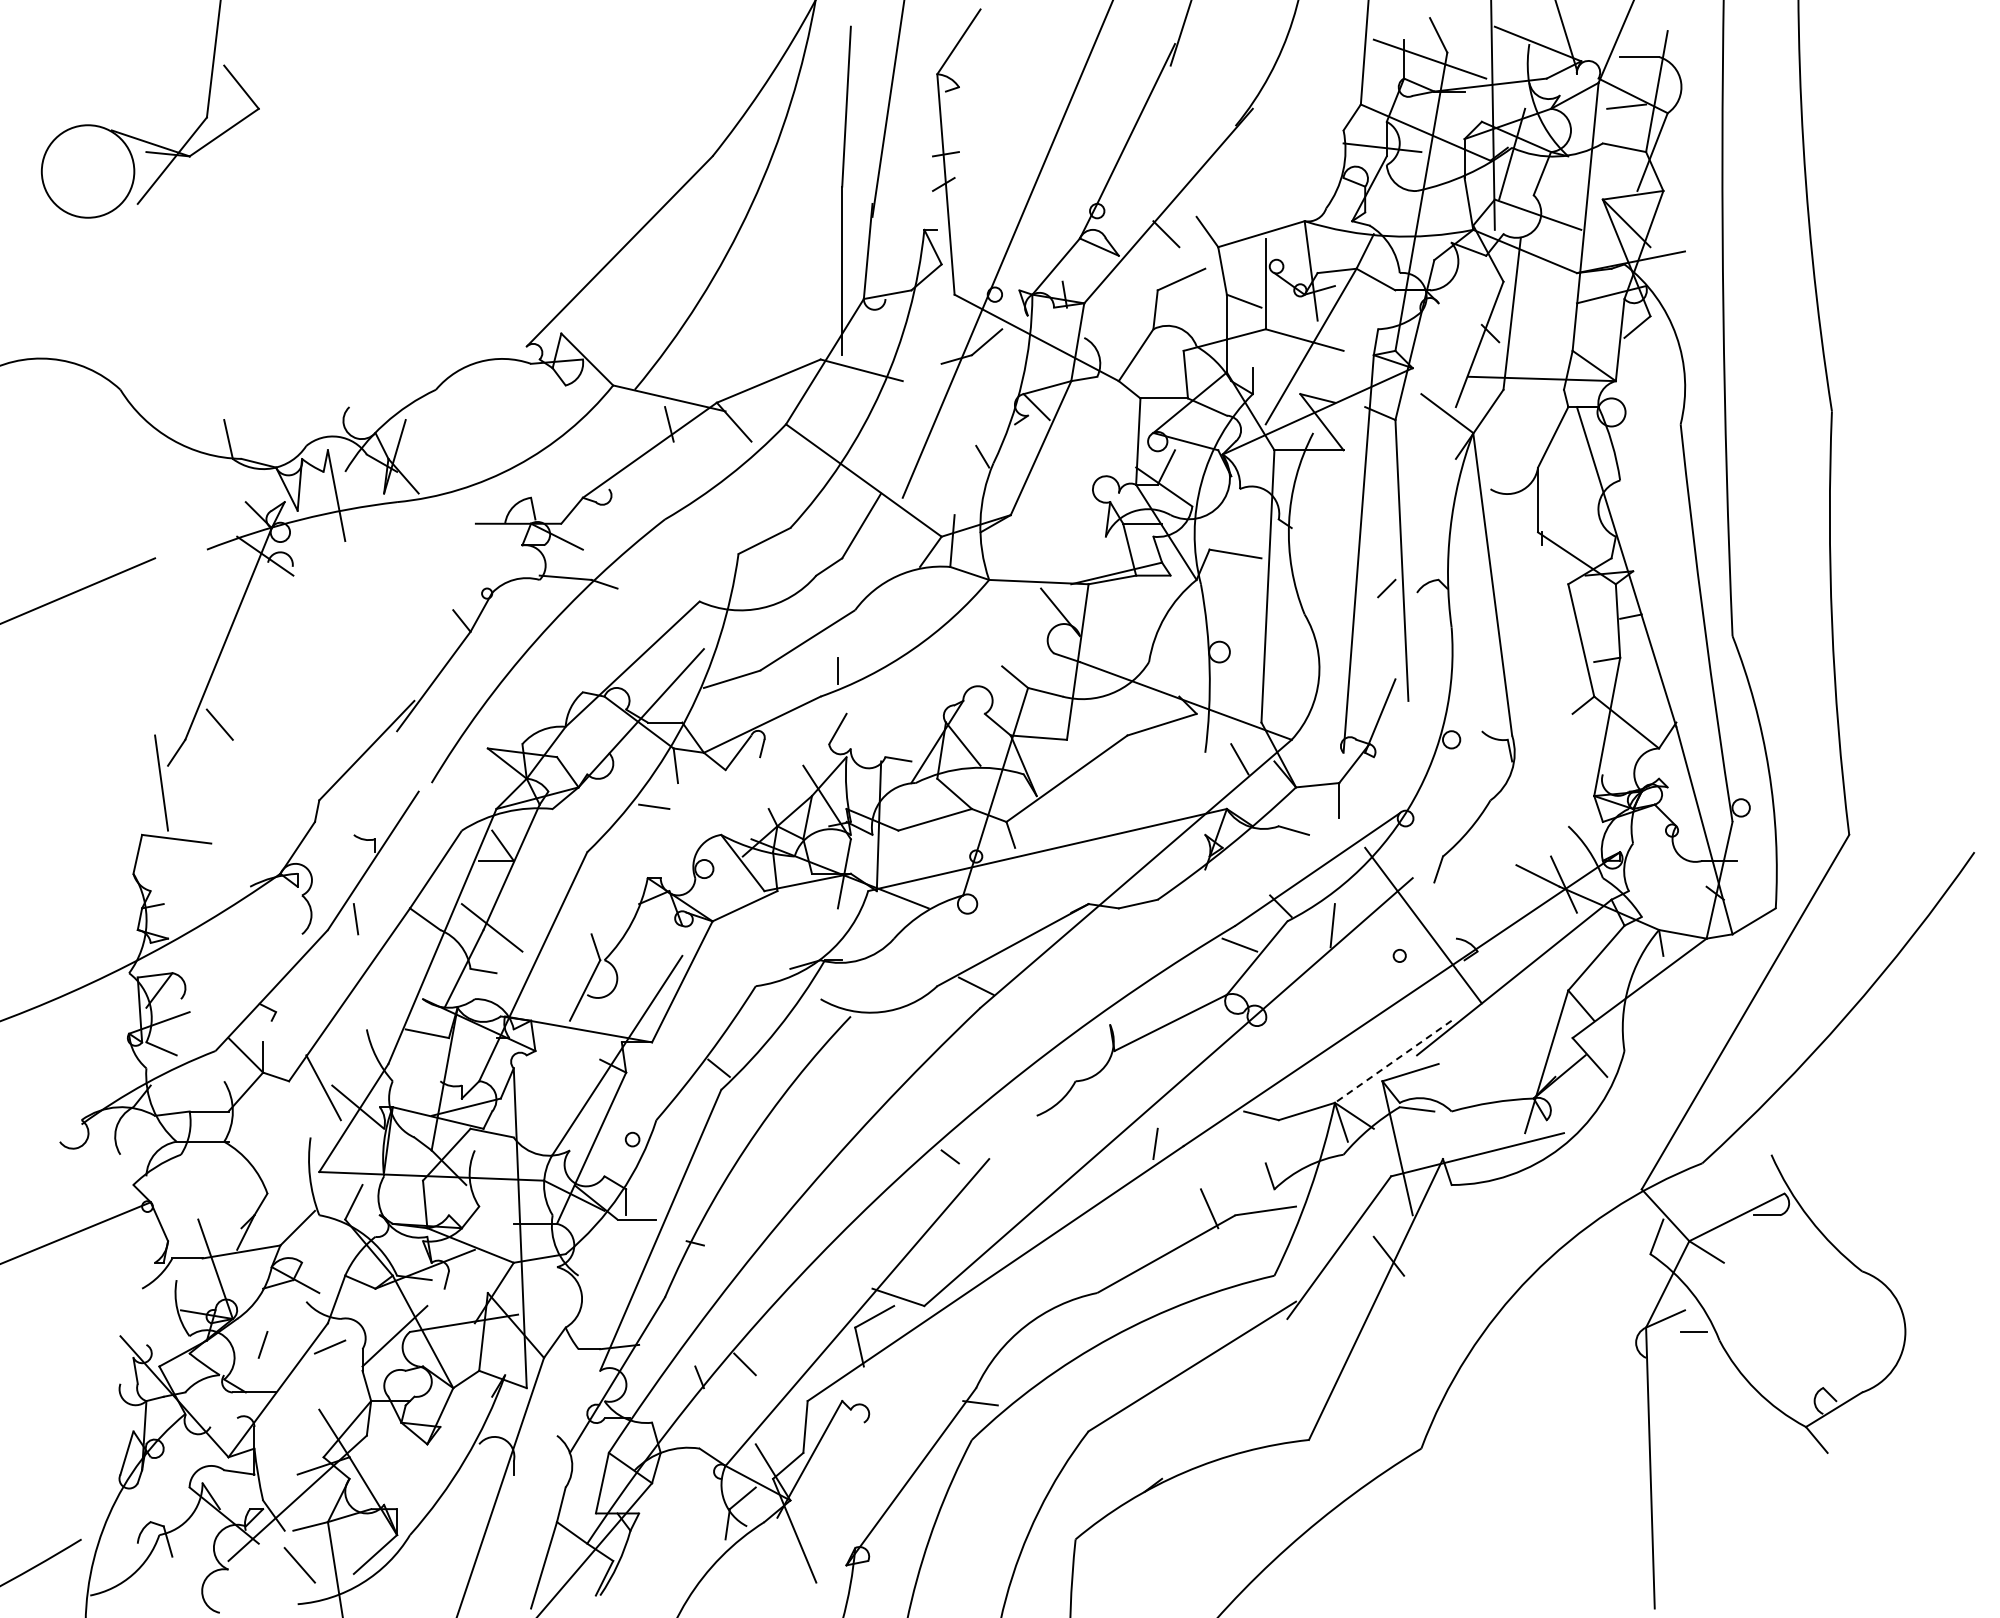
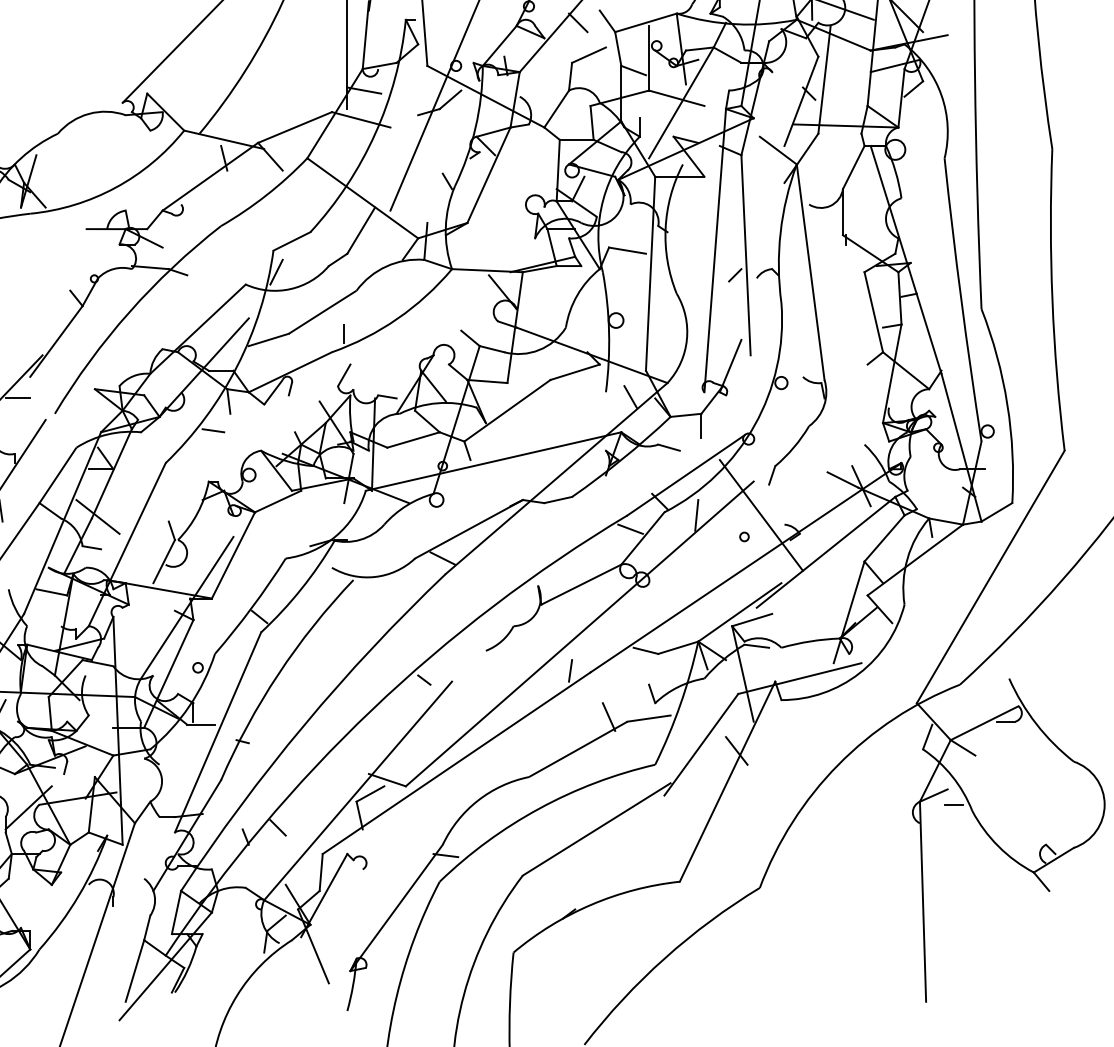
line: (865, 328) -> (363, 90), added
line: (742, 583) -> (276, 271), added
line: (379, 761) -> (17, 398), added
line: (1392, 1062) -> (739, 612), dashed -> solid

